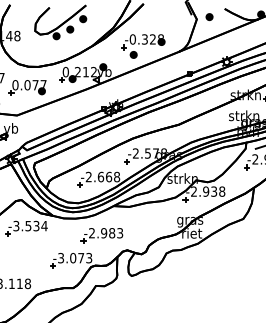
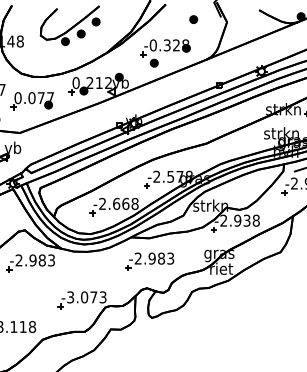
part: (209, 16) -> (193, 19), moved
text: (30, 226) -> (35, 260), -3.534 -> -2.983
part: (101, 235) -> (149, 261), moved

